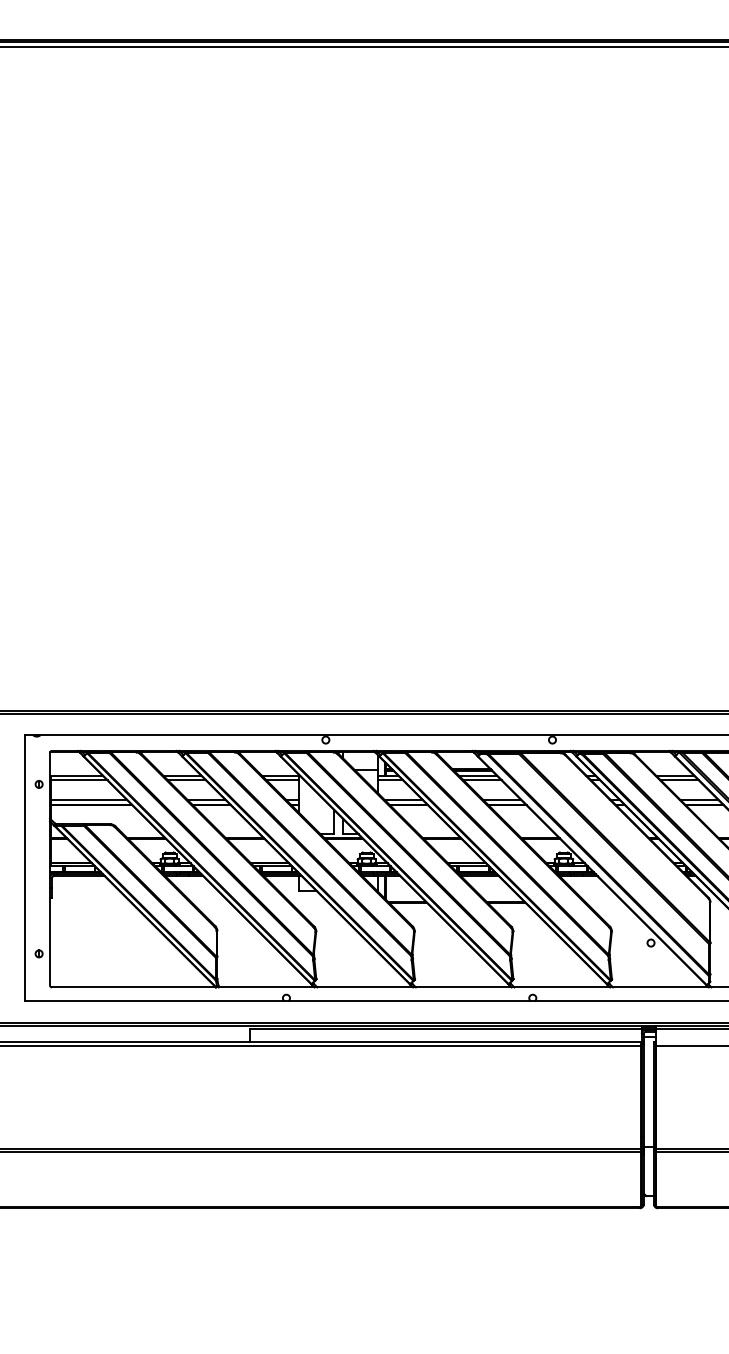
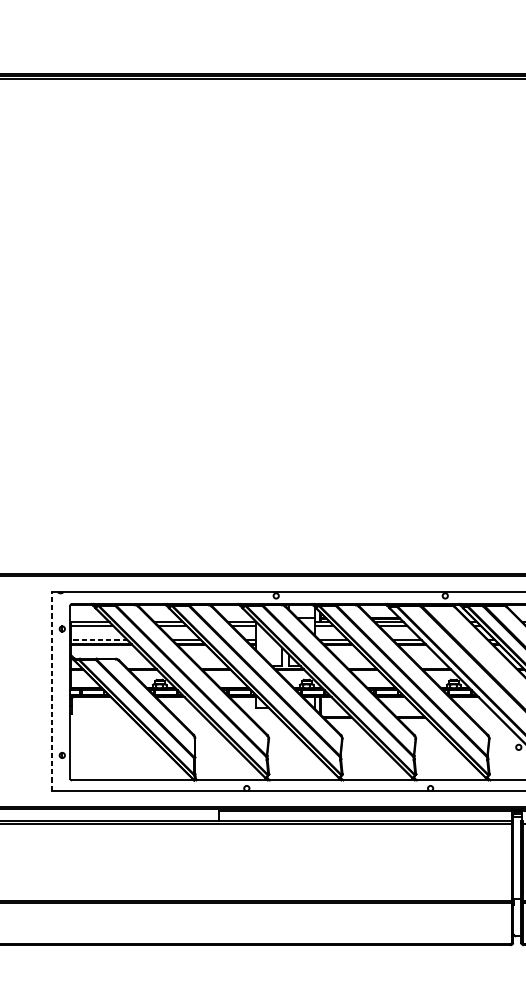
line: (88, 799) -> (99, 640), solid -> dashed
line: (24, 867) -> (51, 691), solid -> dashed

